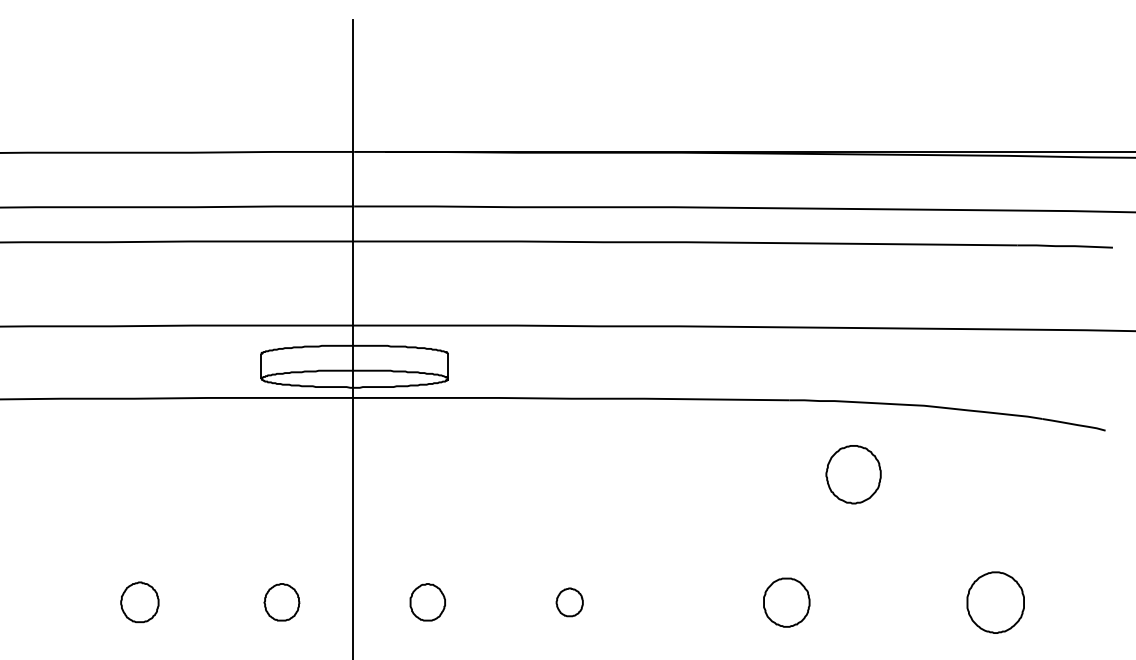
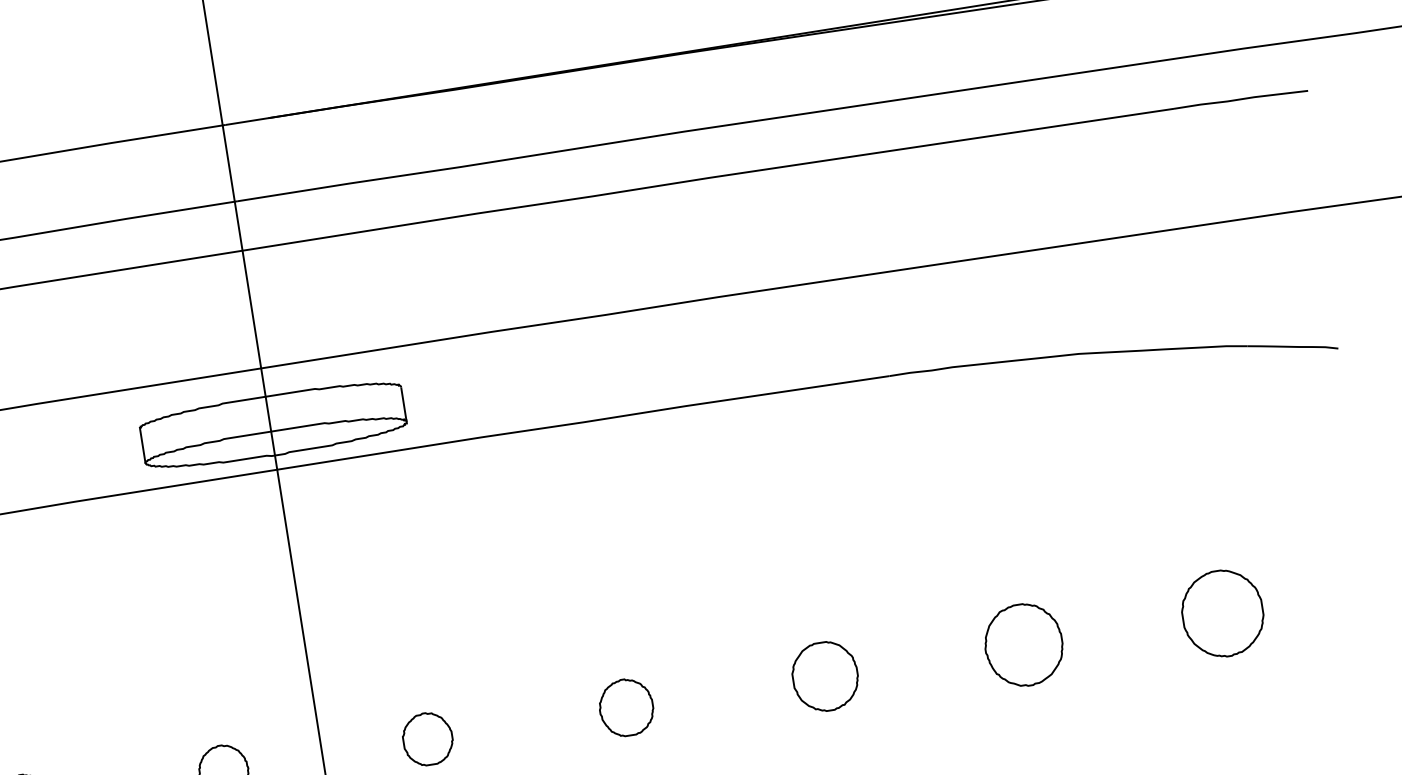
part: (853, 474) -> (1023, 644), moved
part: (569, 602) -> (626, 707), size x1.43
part: (786, 602) -> (824, 676), moved

